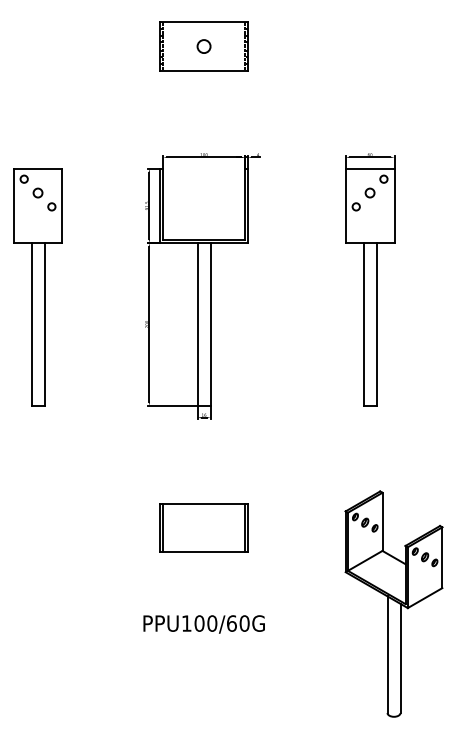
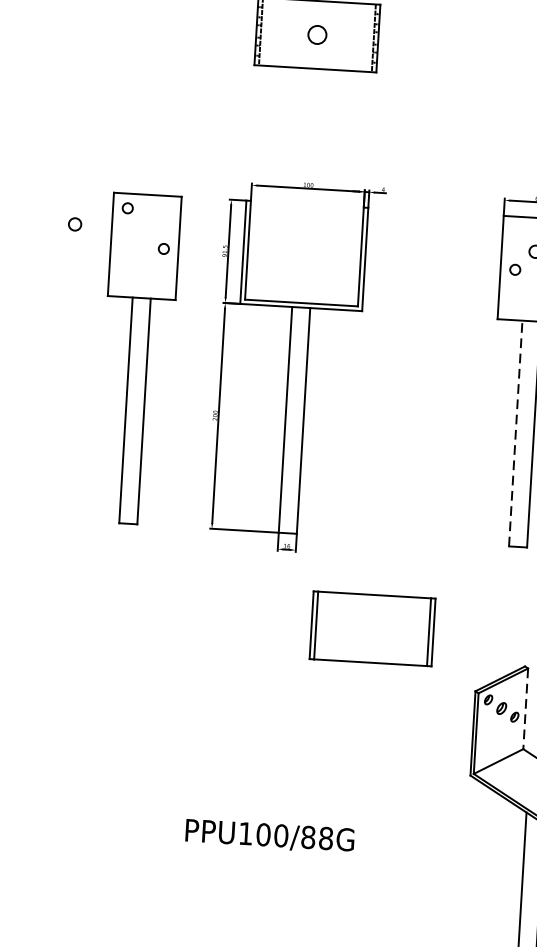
part: (37, 287) -> (137, 359), moved
line: (363, 324) -> (515, 433), solid -> dashed
line: (382, 522) -> (525, 709), solid -> dashed
part: (203, 527) -> (371, 628), moved
text: (238, 623) -> (317, 837), PPU100/60G -> PPU100/88G

